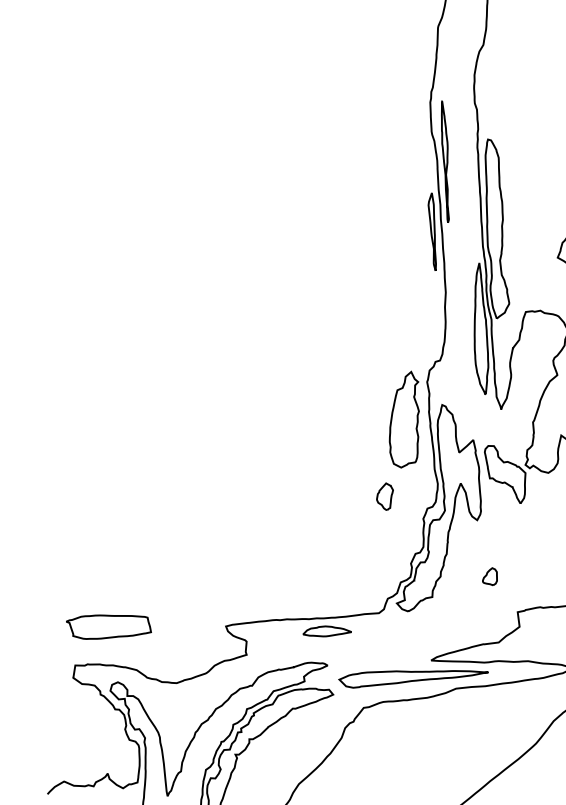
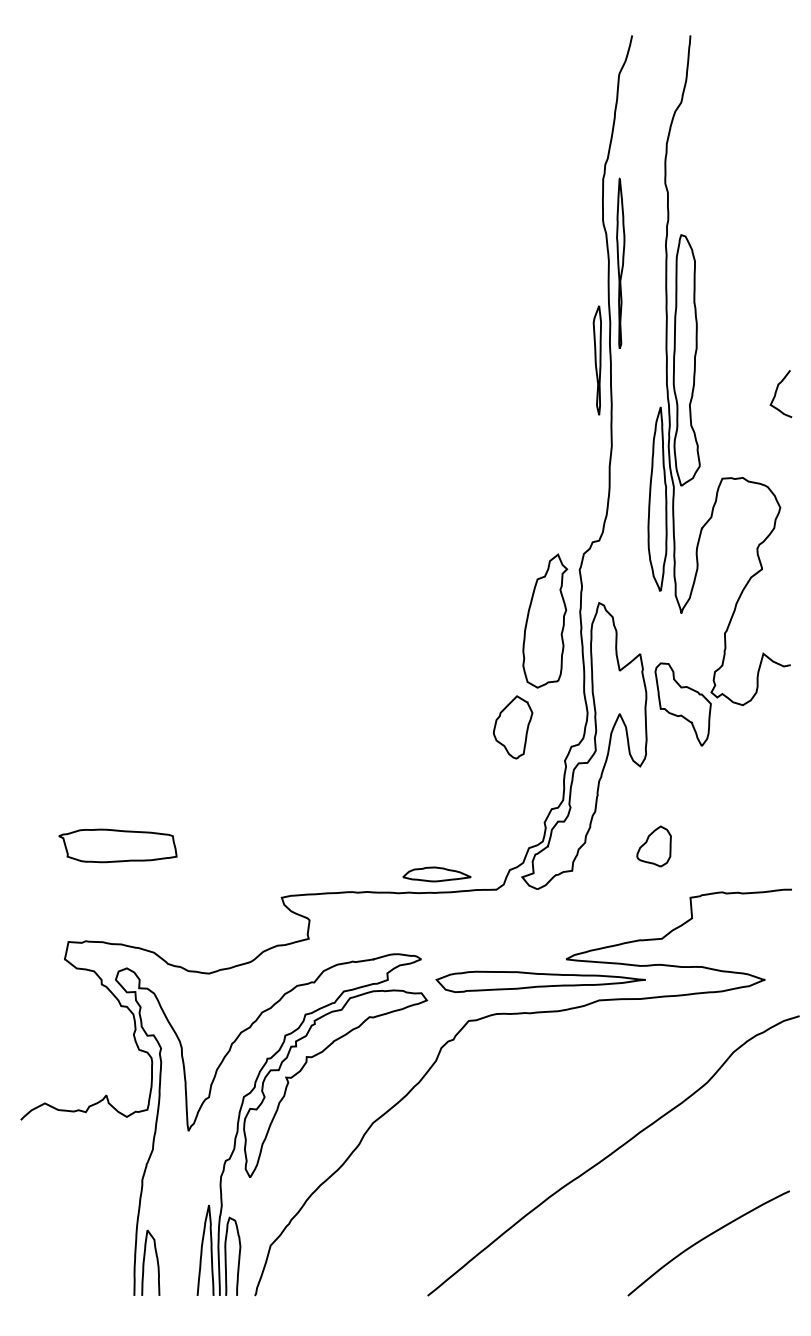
part: (384, 496) -> (512, 727), size x1.67
part: (489, 576) -> (653, 846), size x1.67
part: (108, 626) -> (117, 845), moved
part: (326, 631) -> (436, 874), moved

